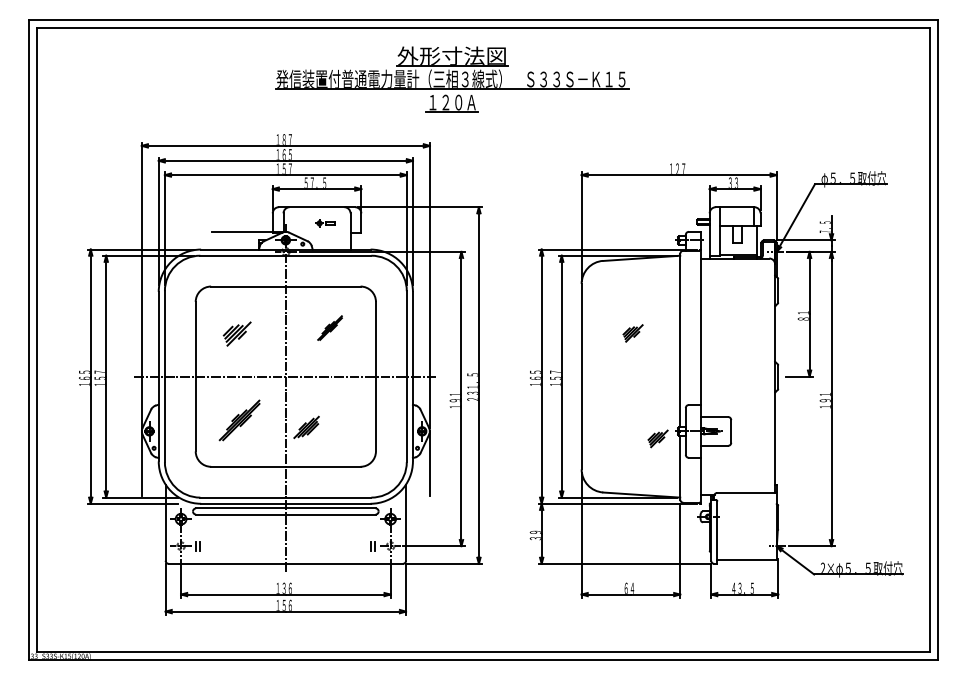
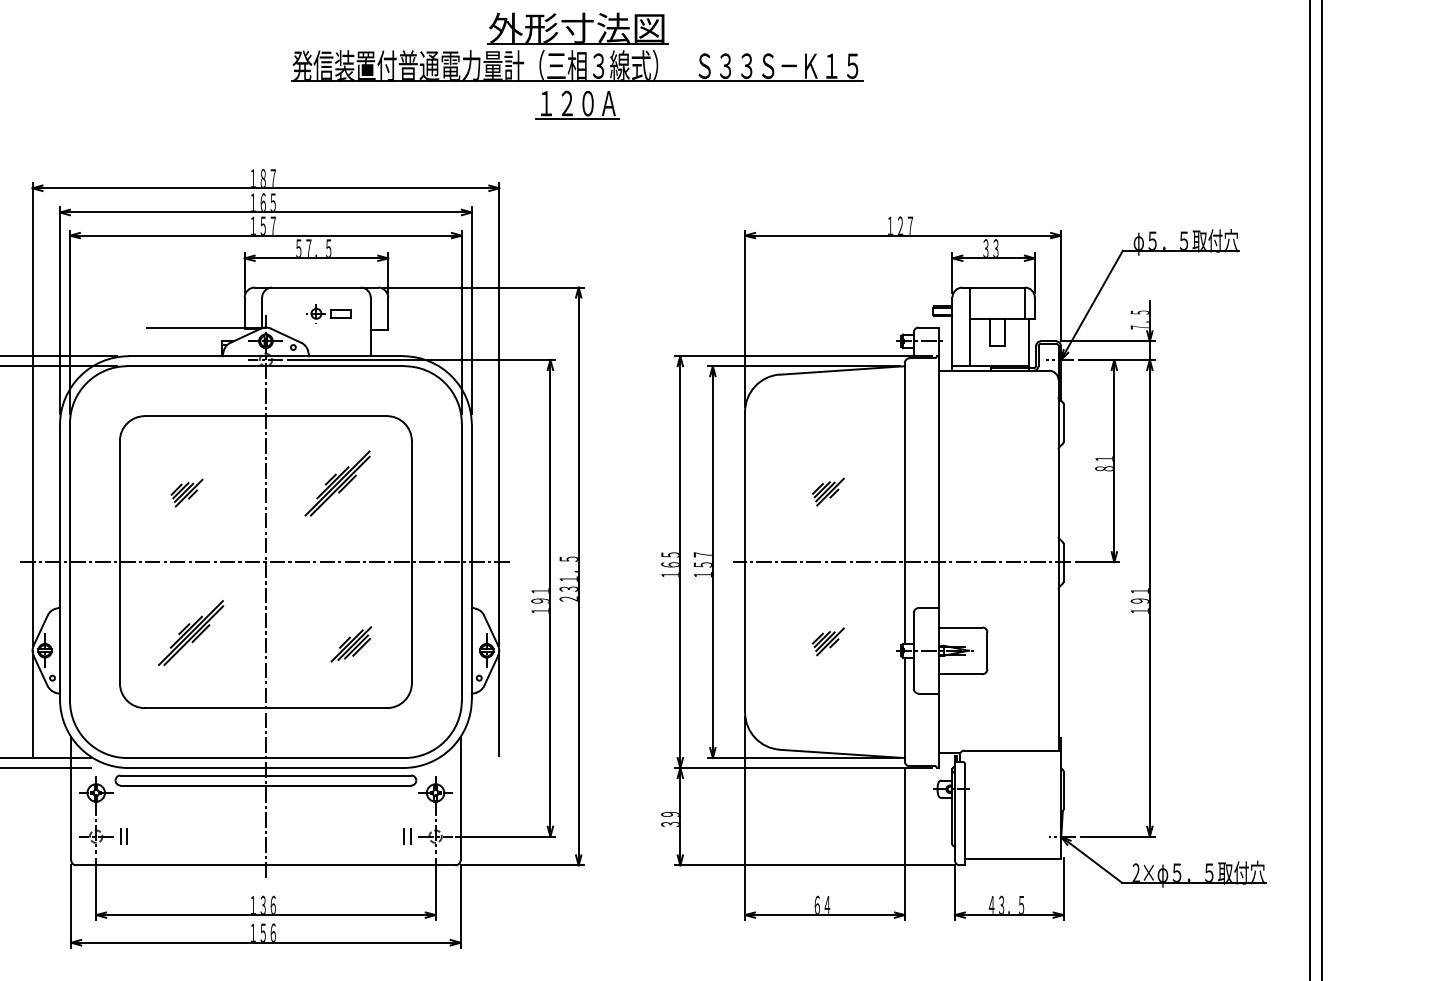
part: (452, 79) -> (577, 66), moved
part: (325, 223) -> (330, 314), size x1.43
part: (329, 327) -> (336, 482), size x1.67
part: (236, 333) -> (185, 492), size x0.71
line: (677, 376) -> (900, 561), added
part: (306, 427) -> (351, 644), moved
part: (657, 438) -> (827, 641), moved

